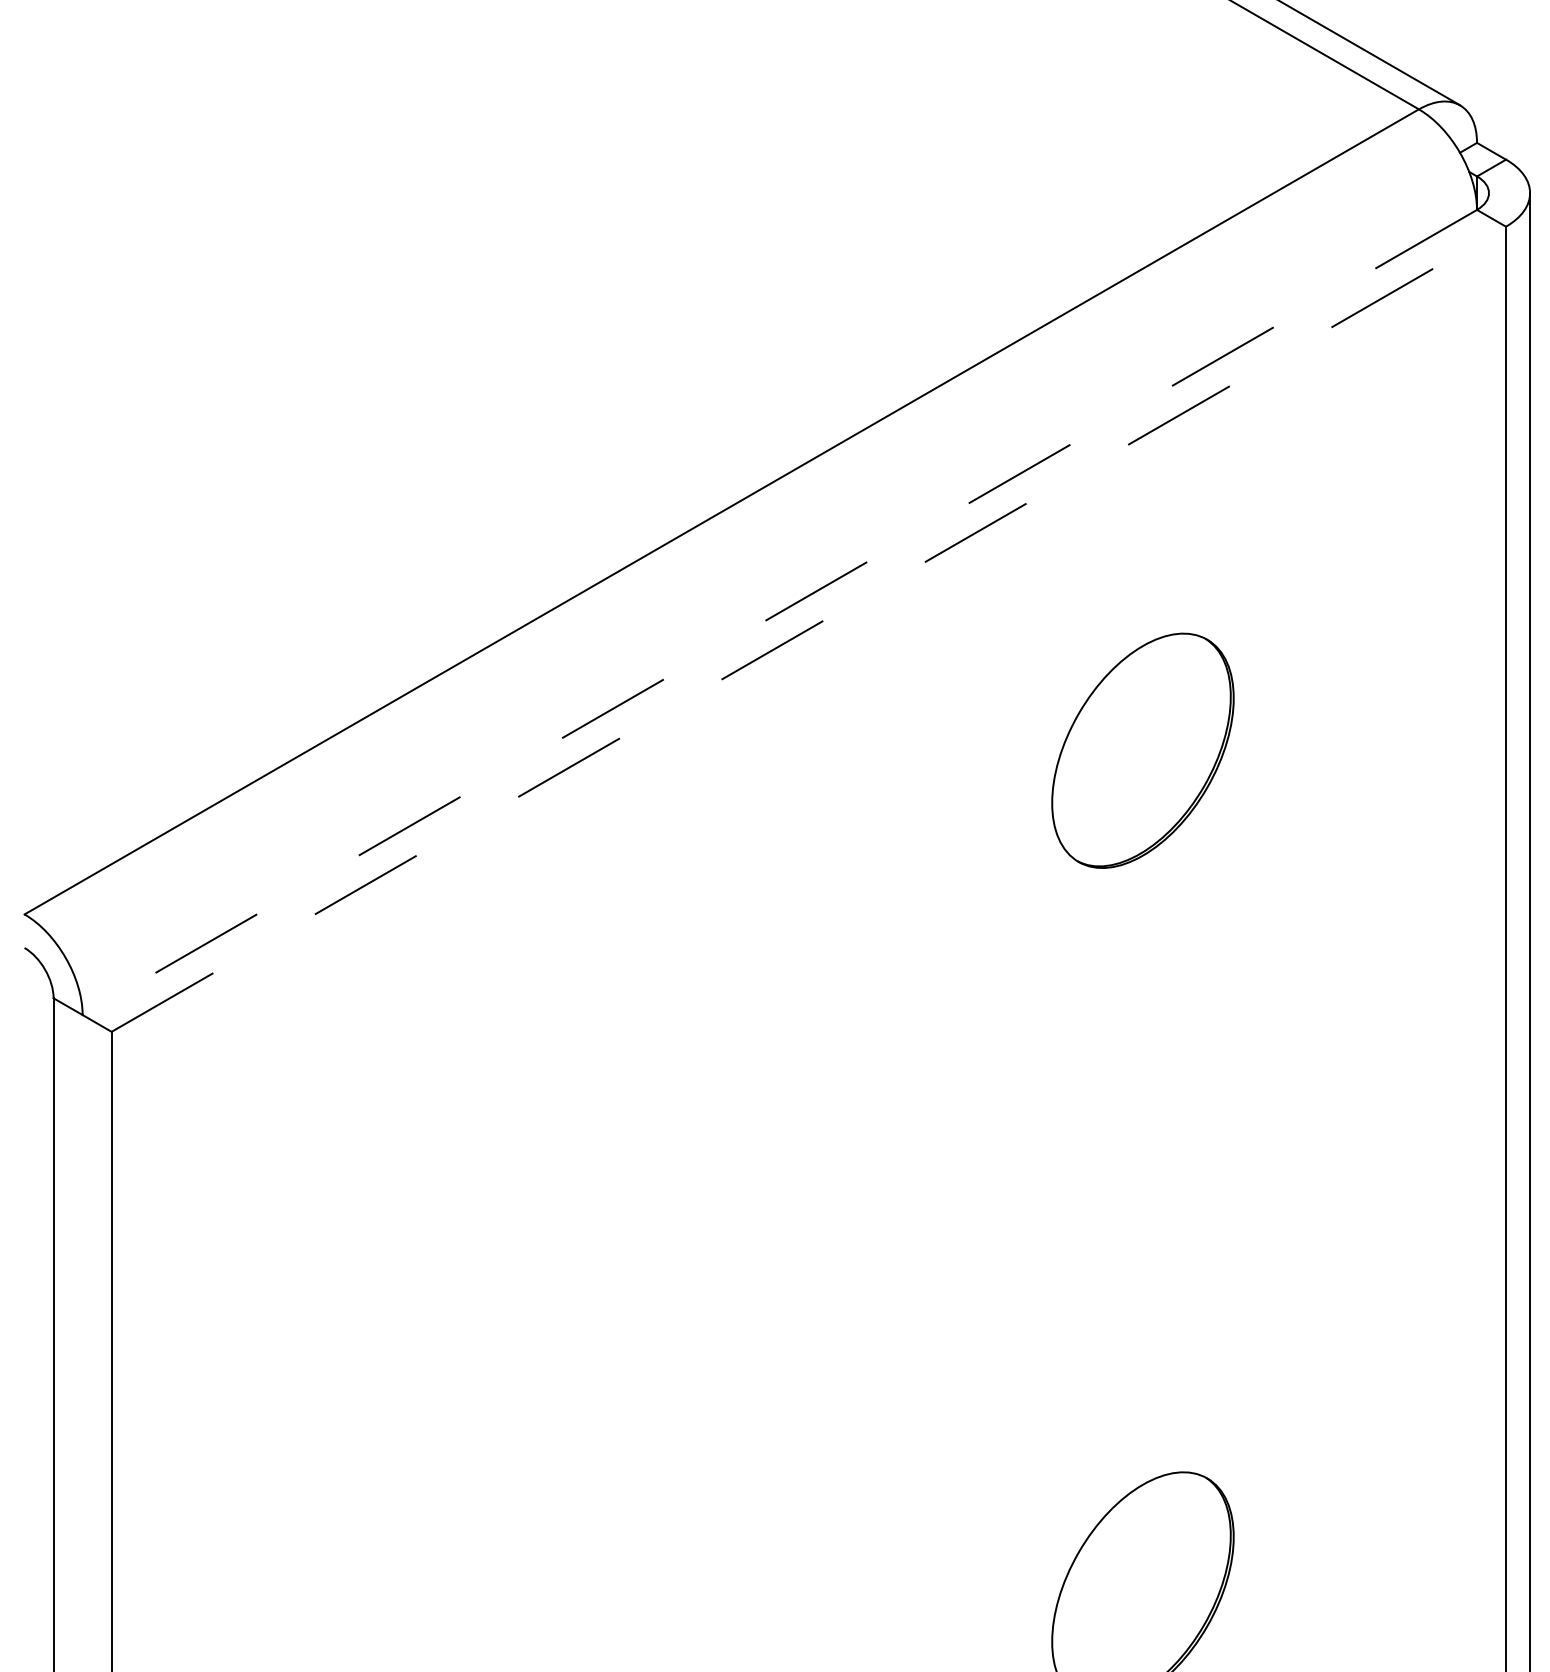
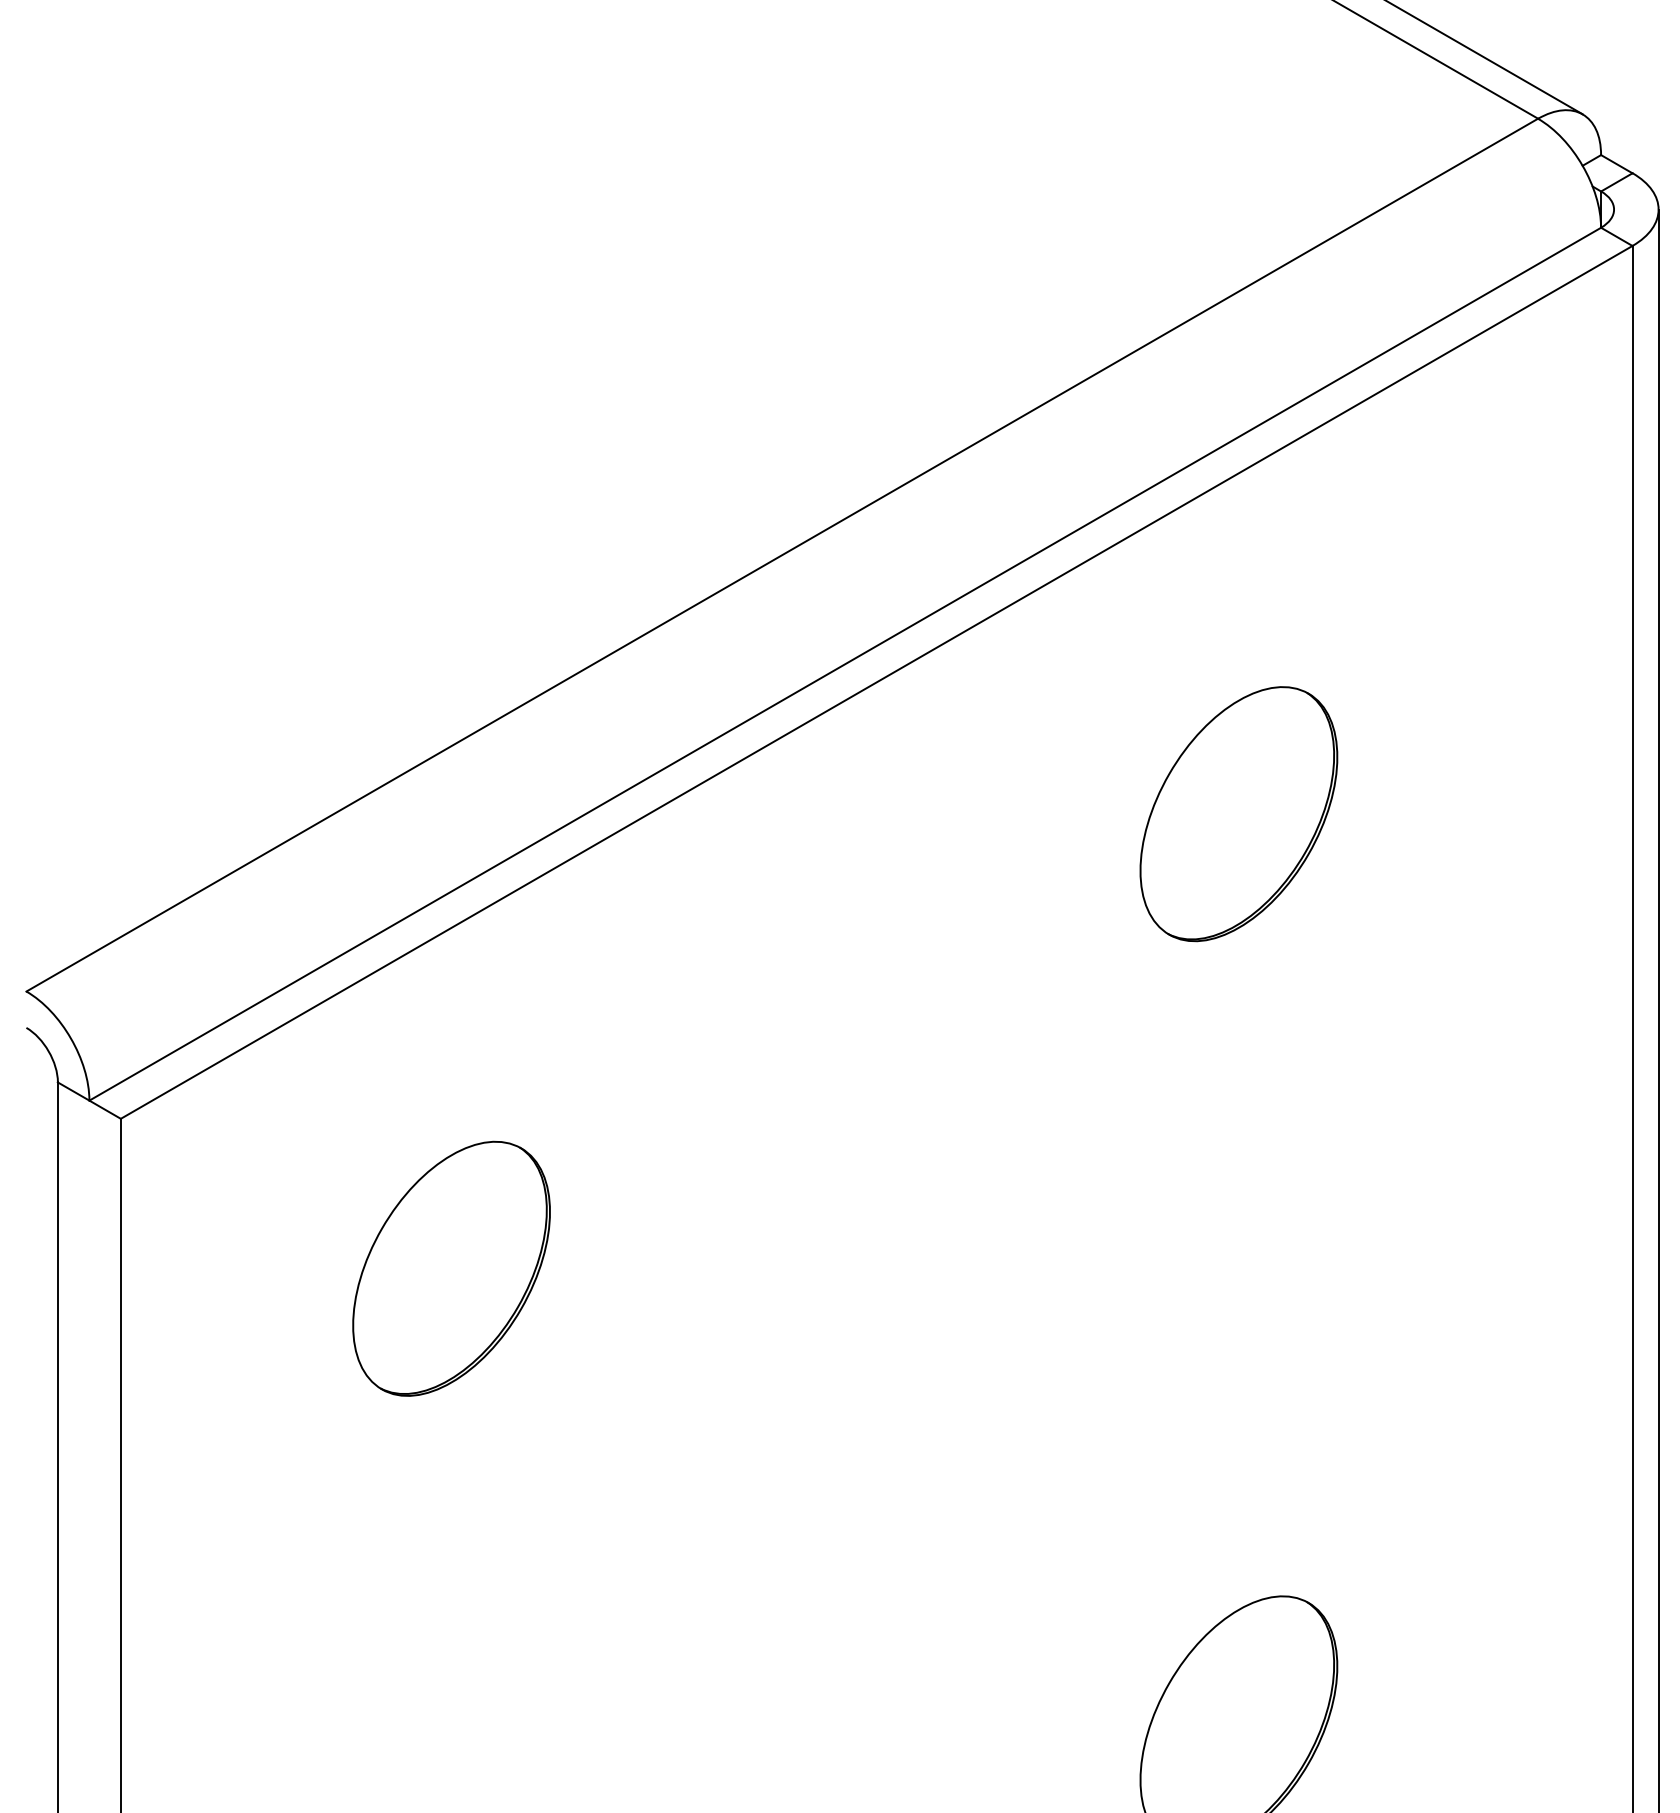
line: (780, 612) -> (845, 664), dashed -> solid
line: (808, 629) -> (876, 682), dashed -> solid
part: (416, 1169) -> (451, 1268), added

